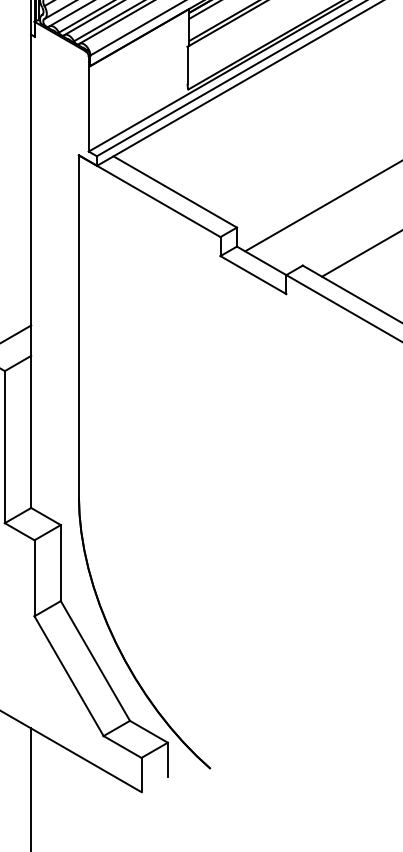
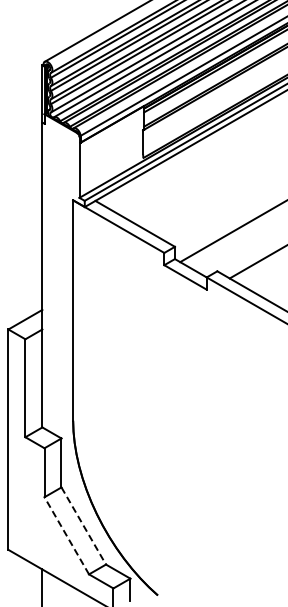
line: (95, 661) -> (83, 526), solid -> dashed
line: (68, 675) -> (66, 535), solid -> dashed

